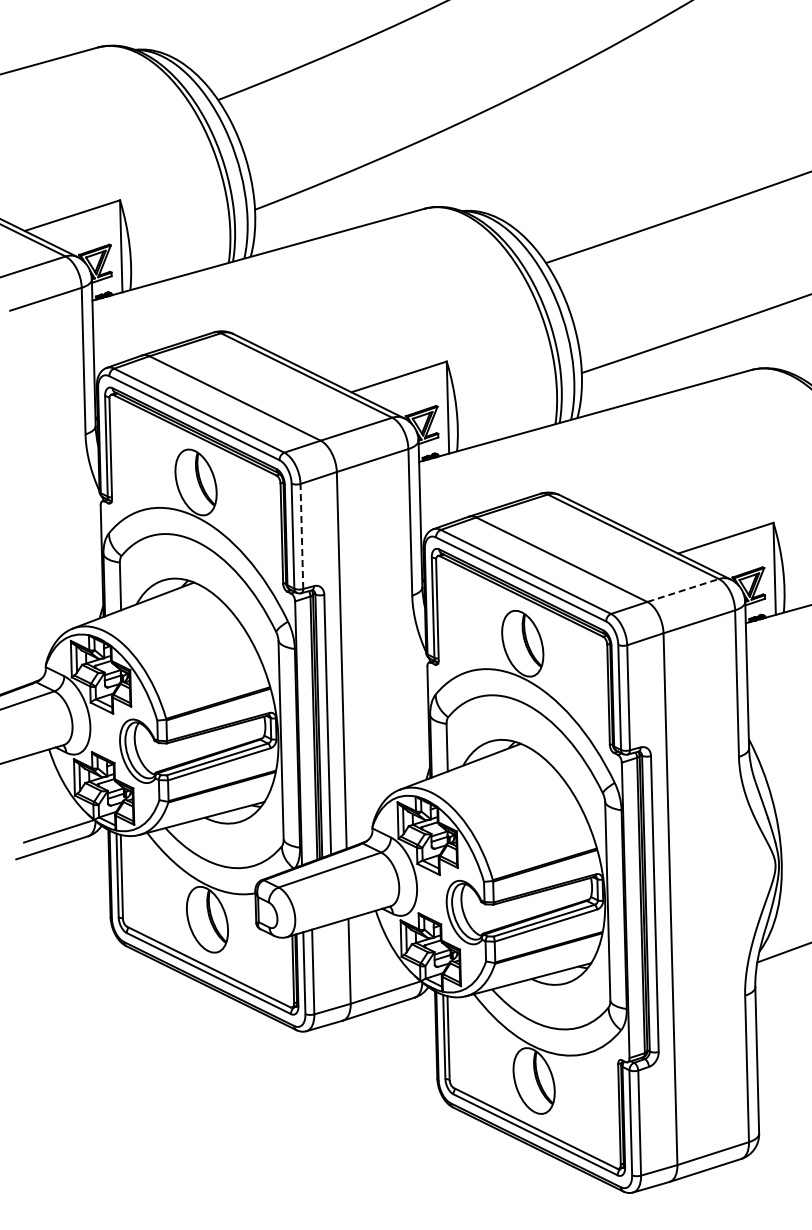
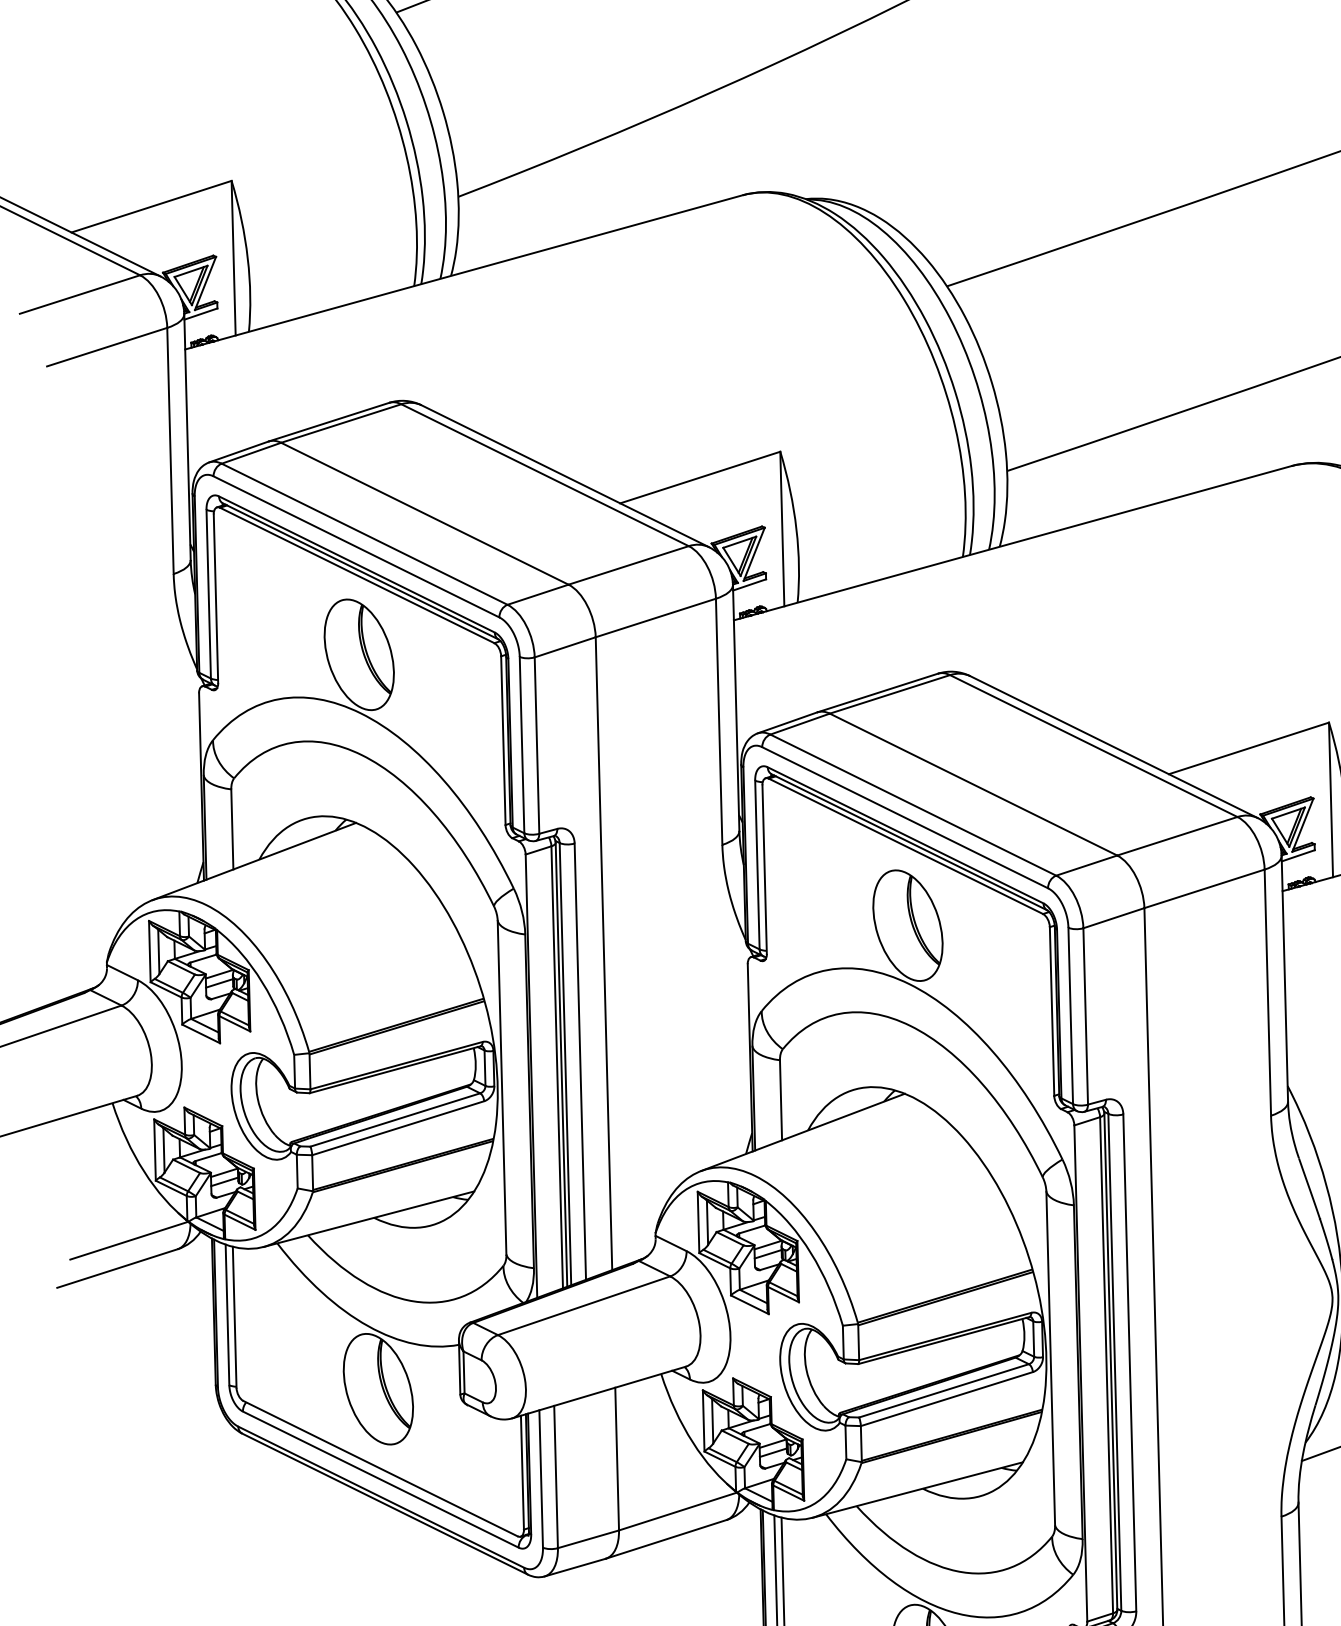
line: (301, 536) -> (536, 745), dashed -> solid
line: (683, 590) -> (1177, 836), dashed -> solid

